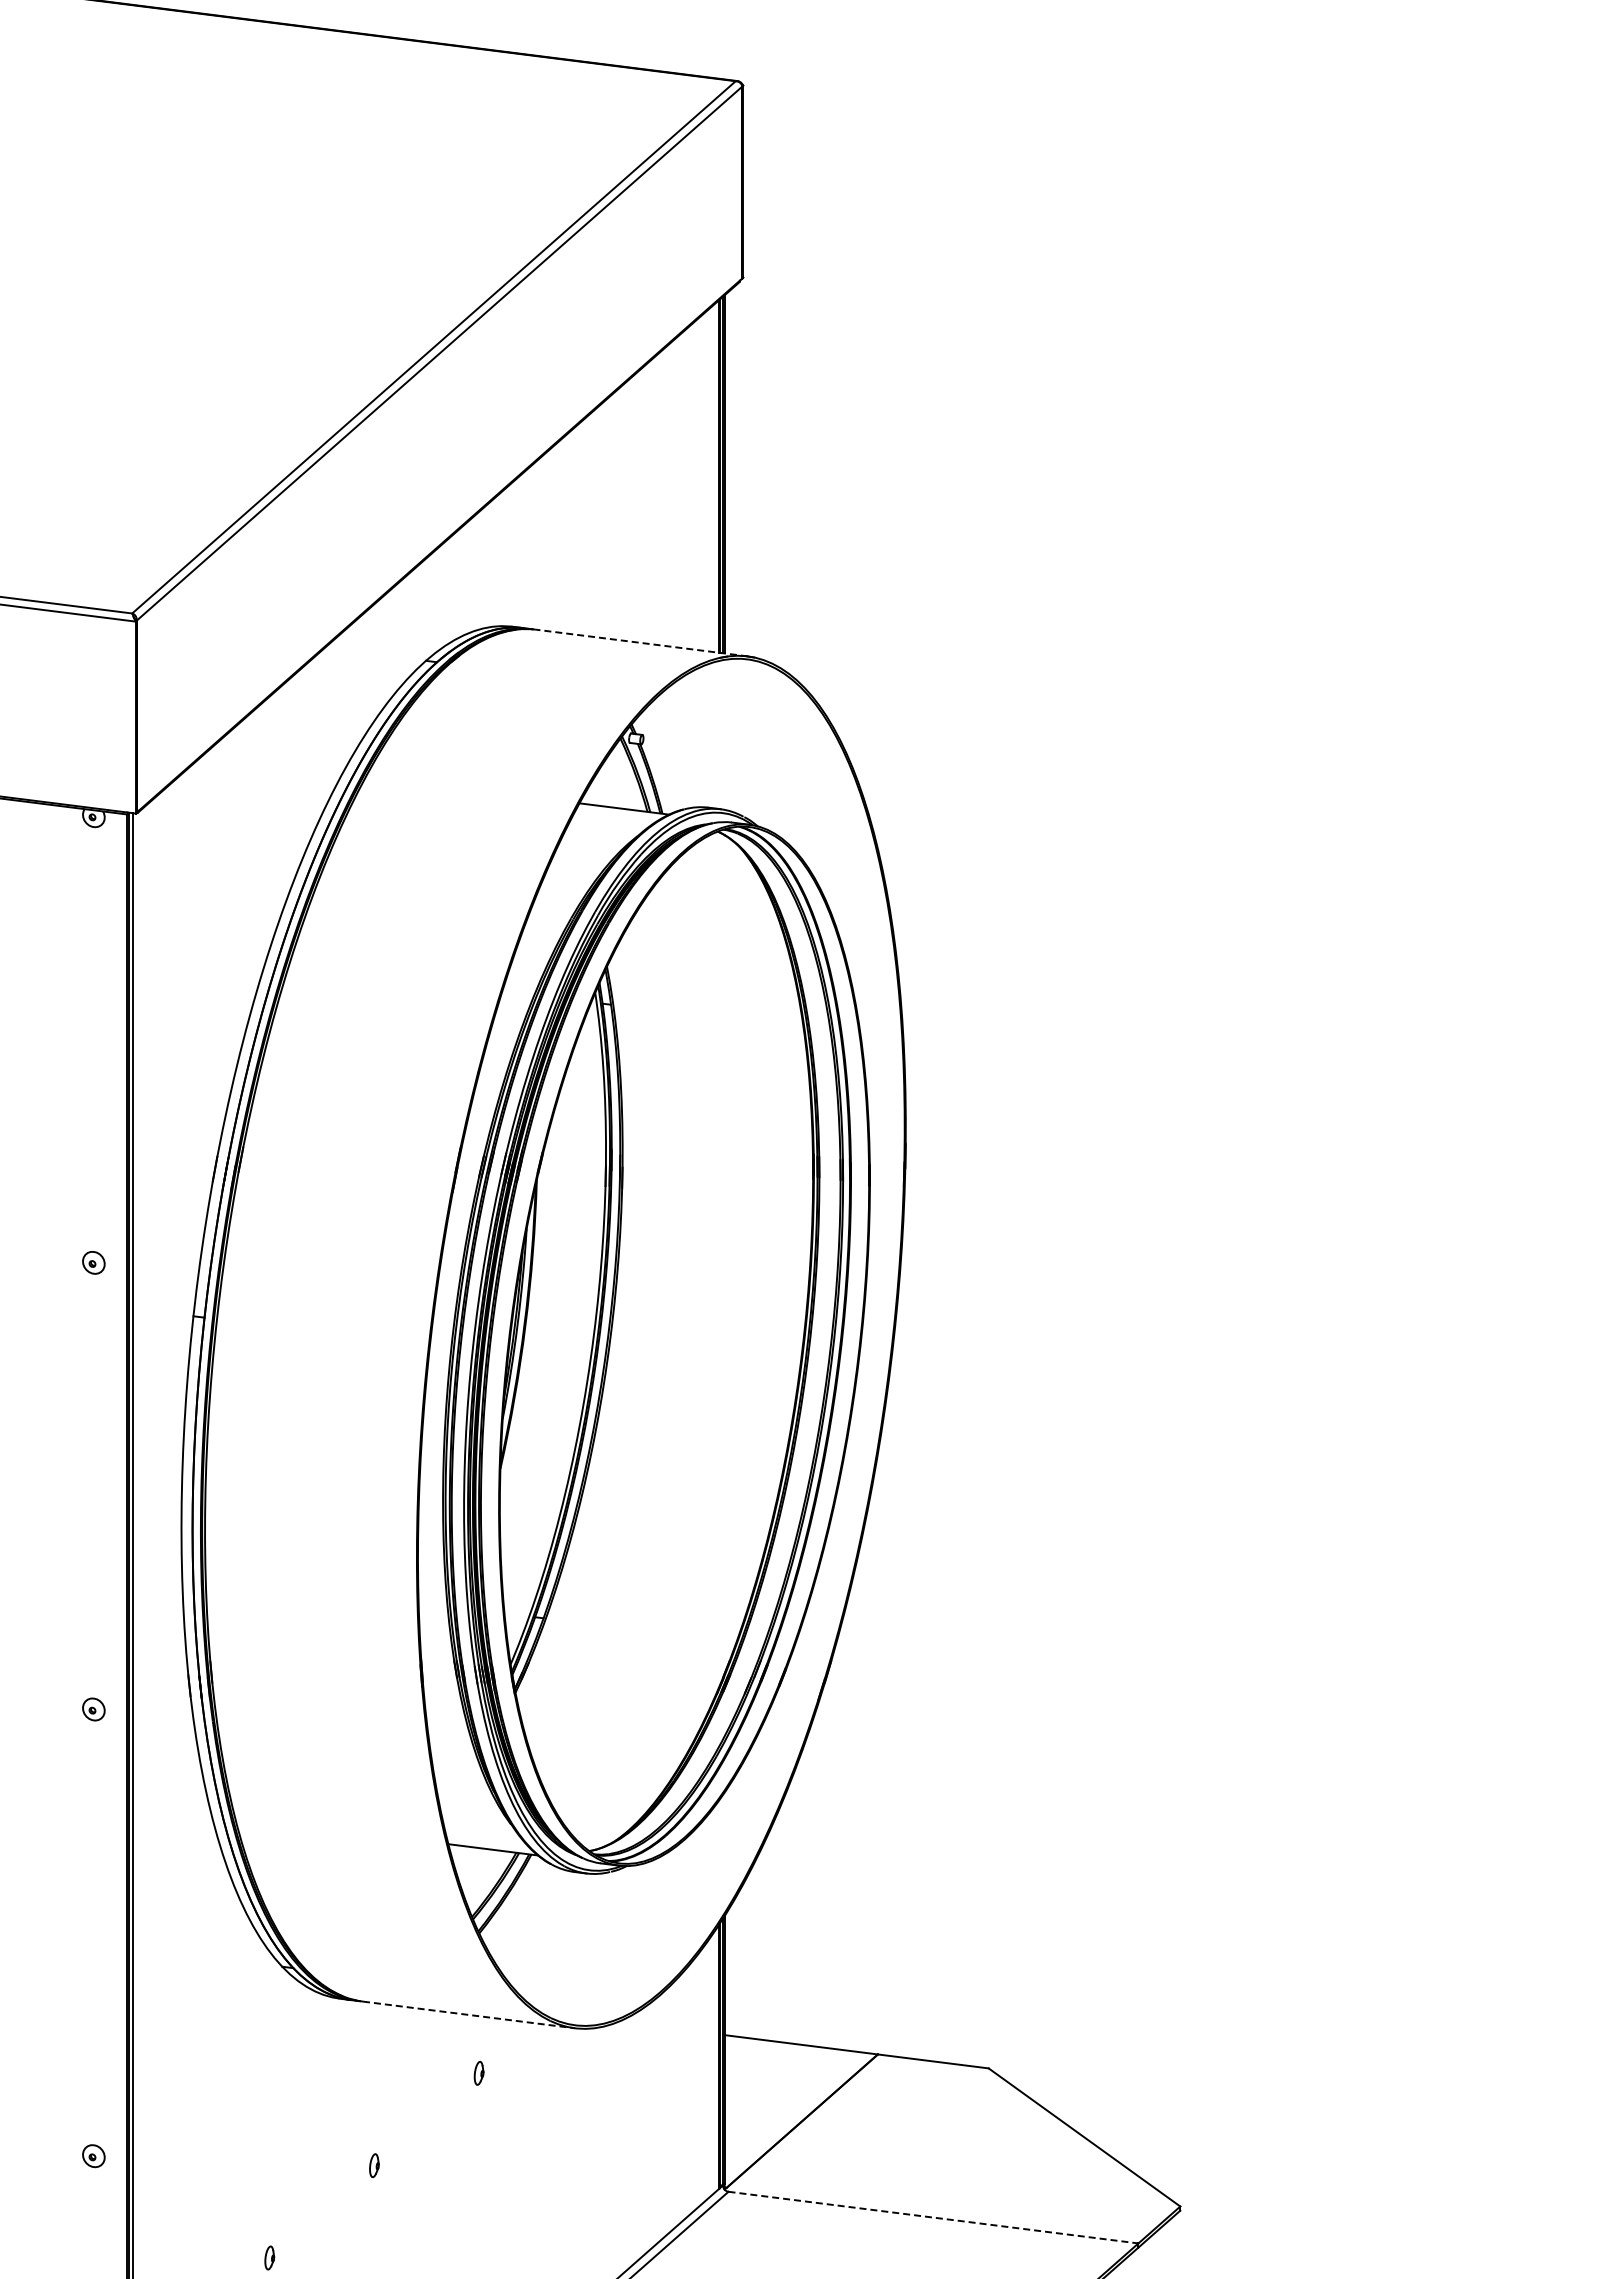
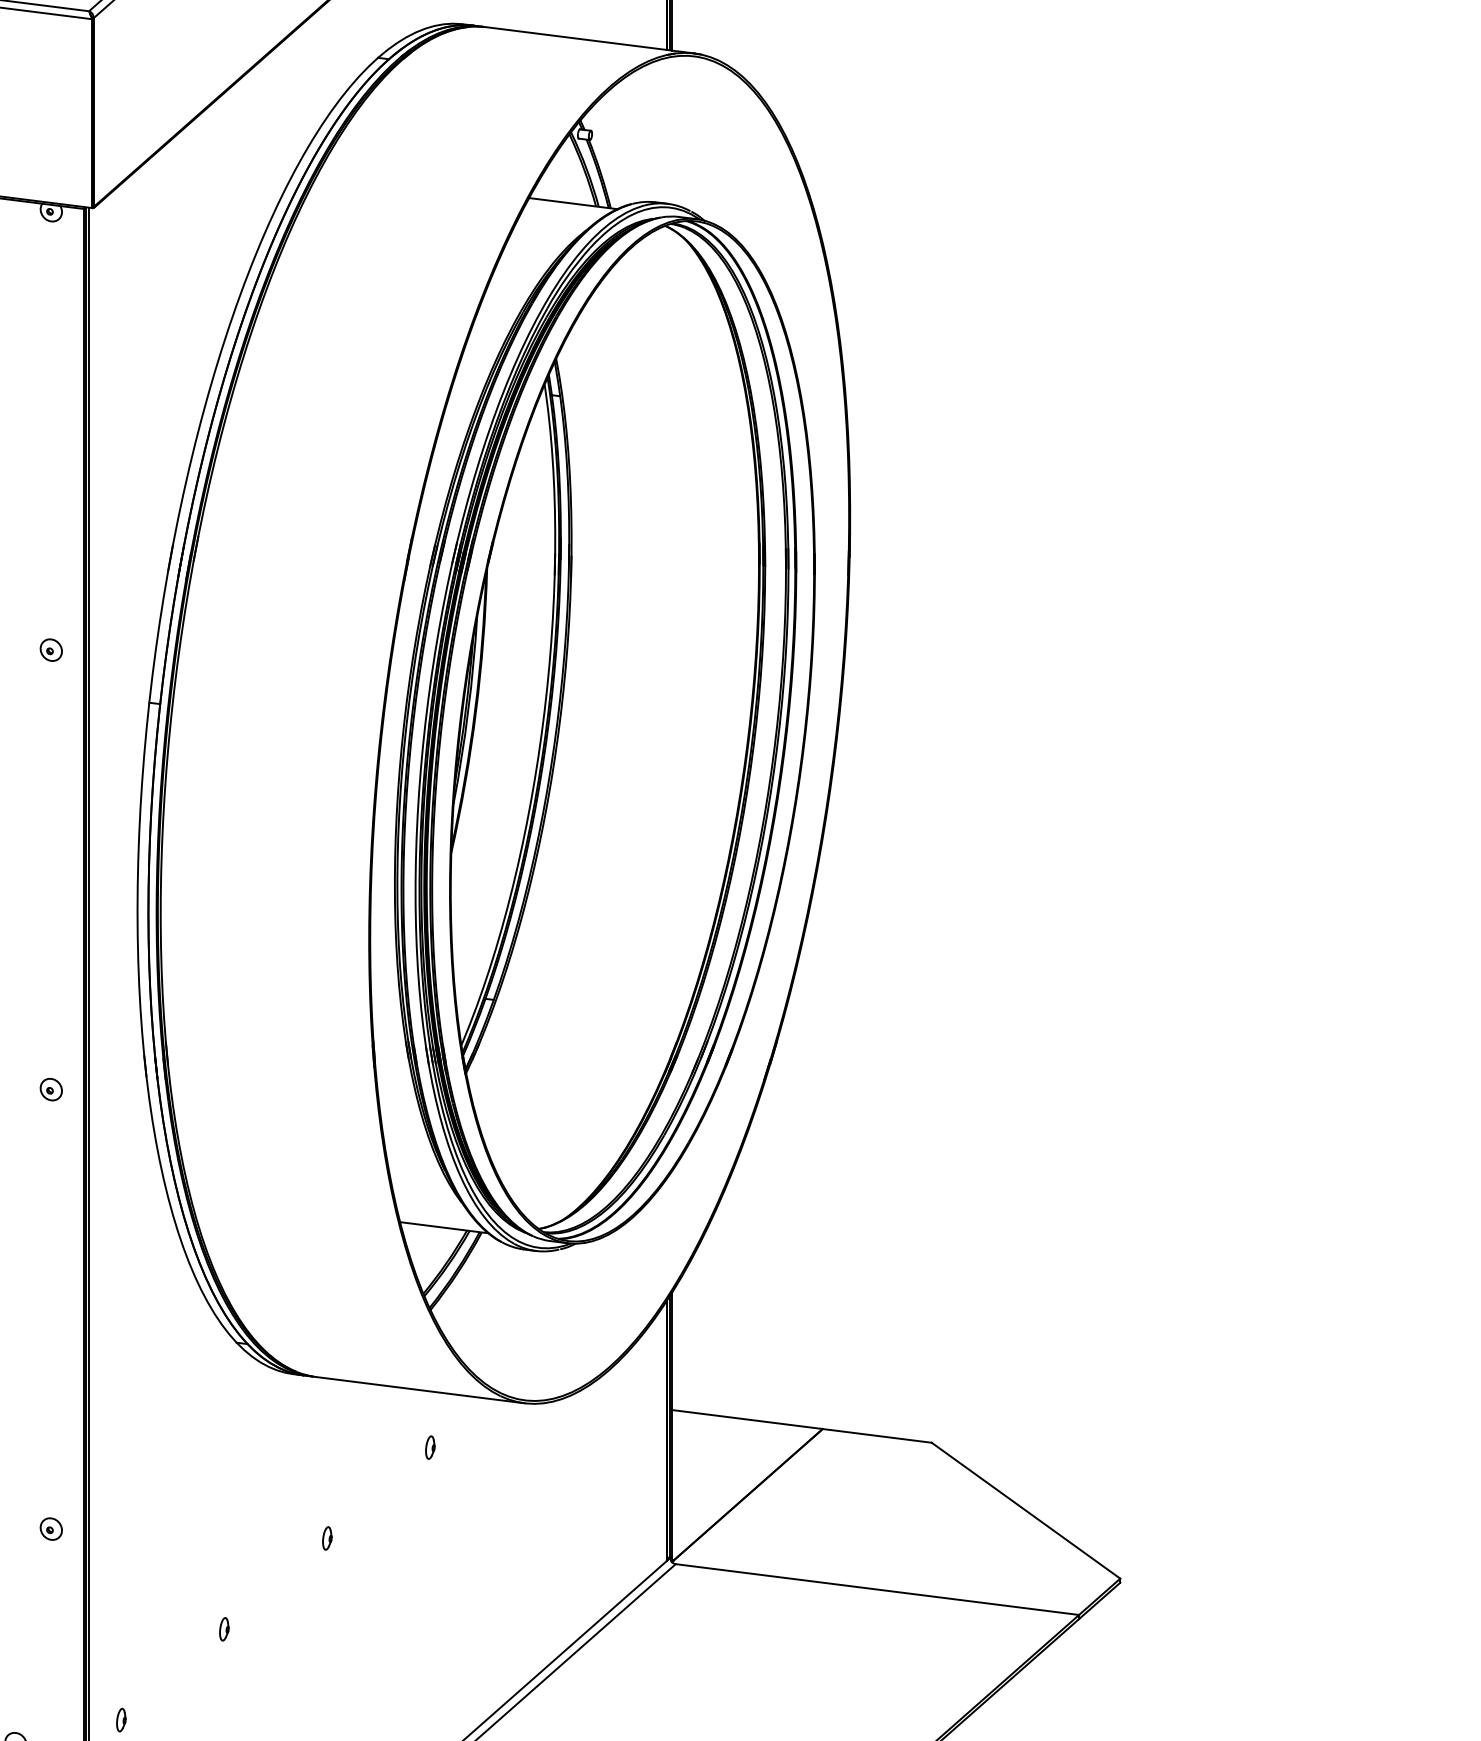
line: (641, 643) -> (590, 40), dashed -> solid
line: (469, 2014) -> (420, 1389), dashed -> solid
line: (933, 2217) -> (877, 1589), dashed -> solid

